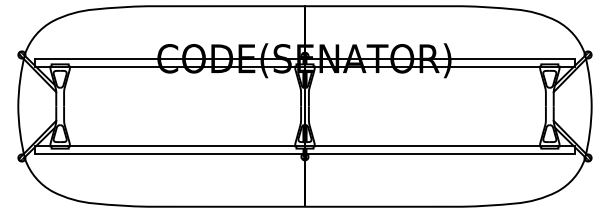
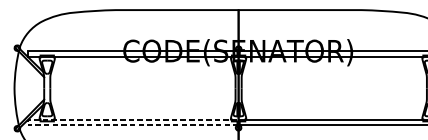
line: (35, 150) -> (27, 122), solid -> dashed

